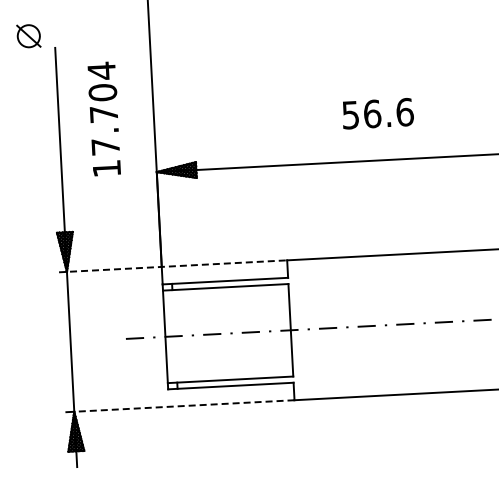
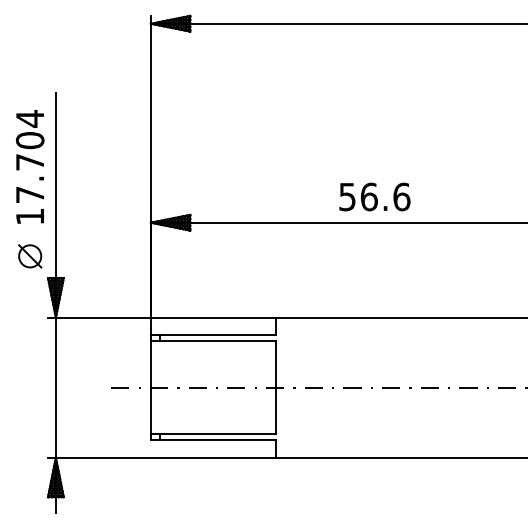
part: (29, 36) -> (30, 256), moved
text: (377, 113) -> (374, 196), moved
text: (103, 118) -> (29, 166), moved
line: (173, 266) -> (162, 317), dashed -> solid
line: (183, 405) -> (165, 457), dashed -> solid

